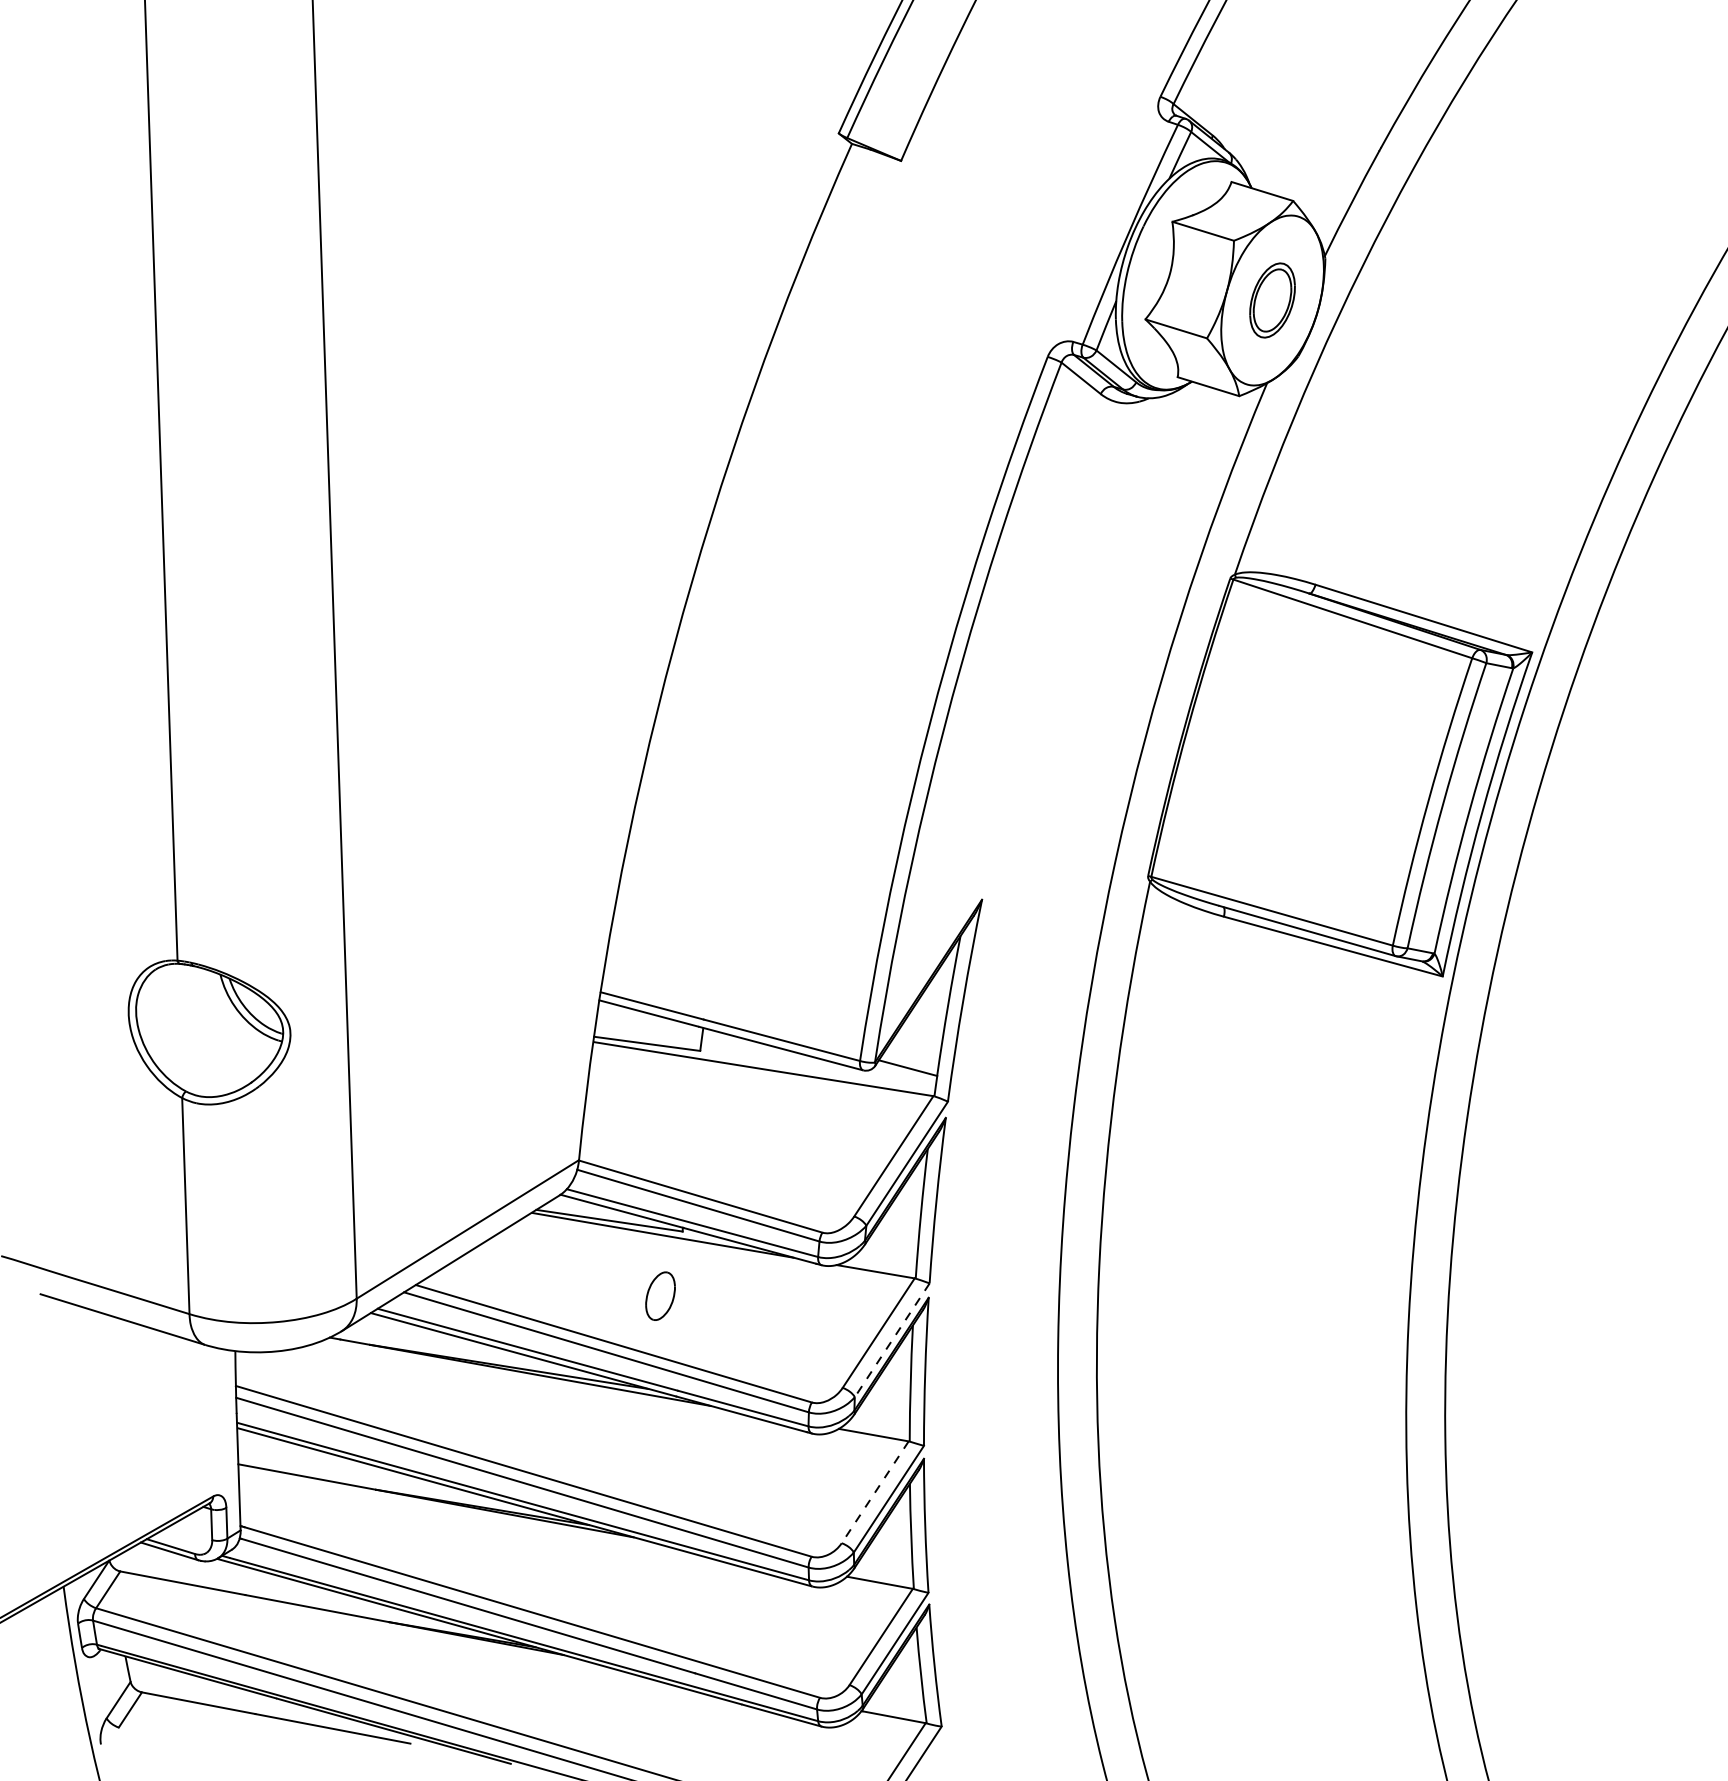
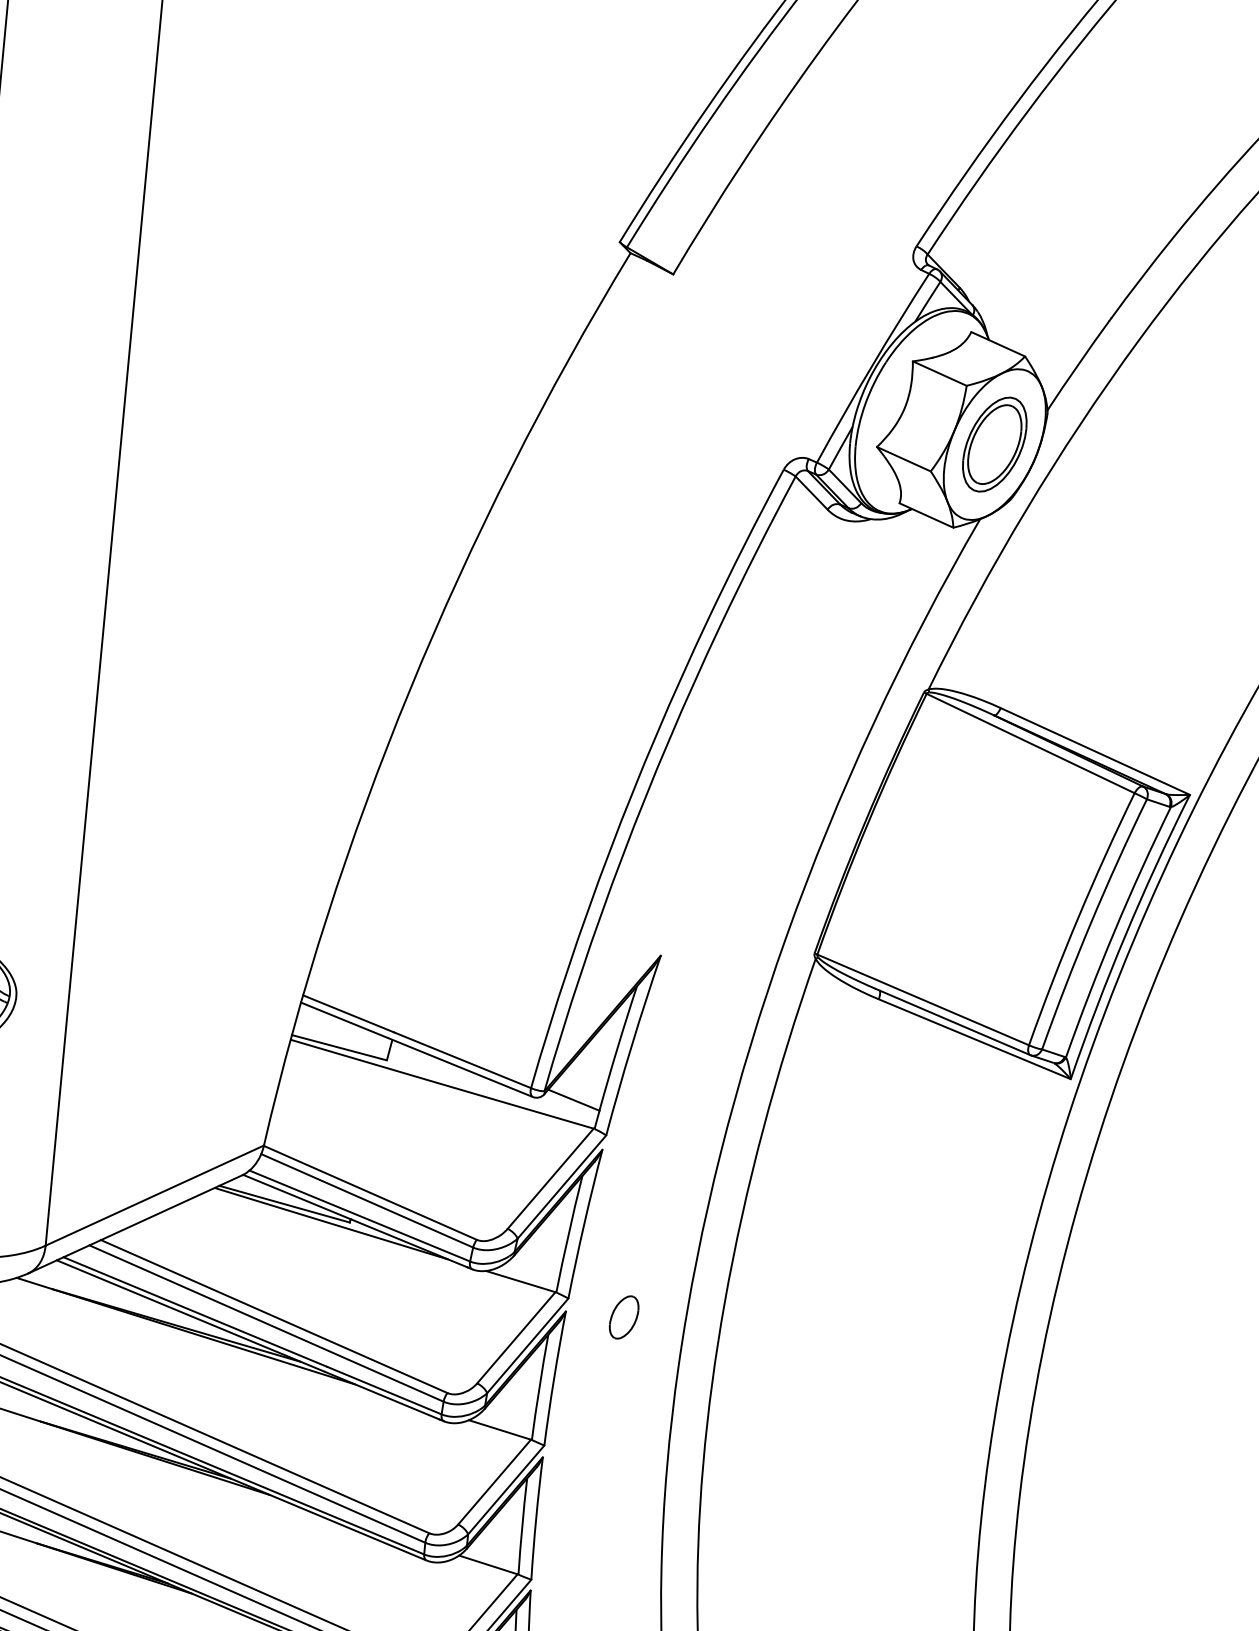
part: (1272, 300) -> (994, 444), size x1.43
part: (660, 1295) -> (624, 1316), moved
line: (891, 1340) -> (527, 1345), dashed -> solid
line: (875, 1492) -> (494, 1482), dashed -> solid

